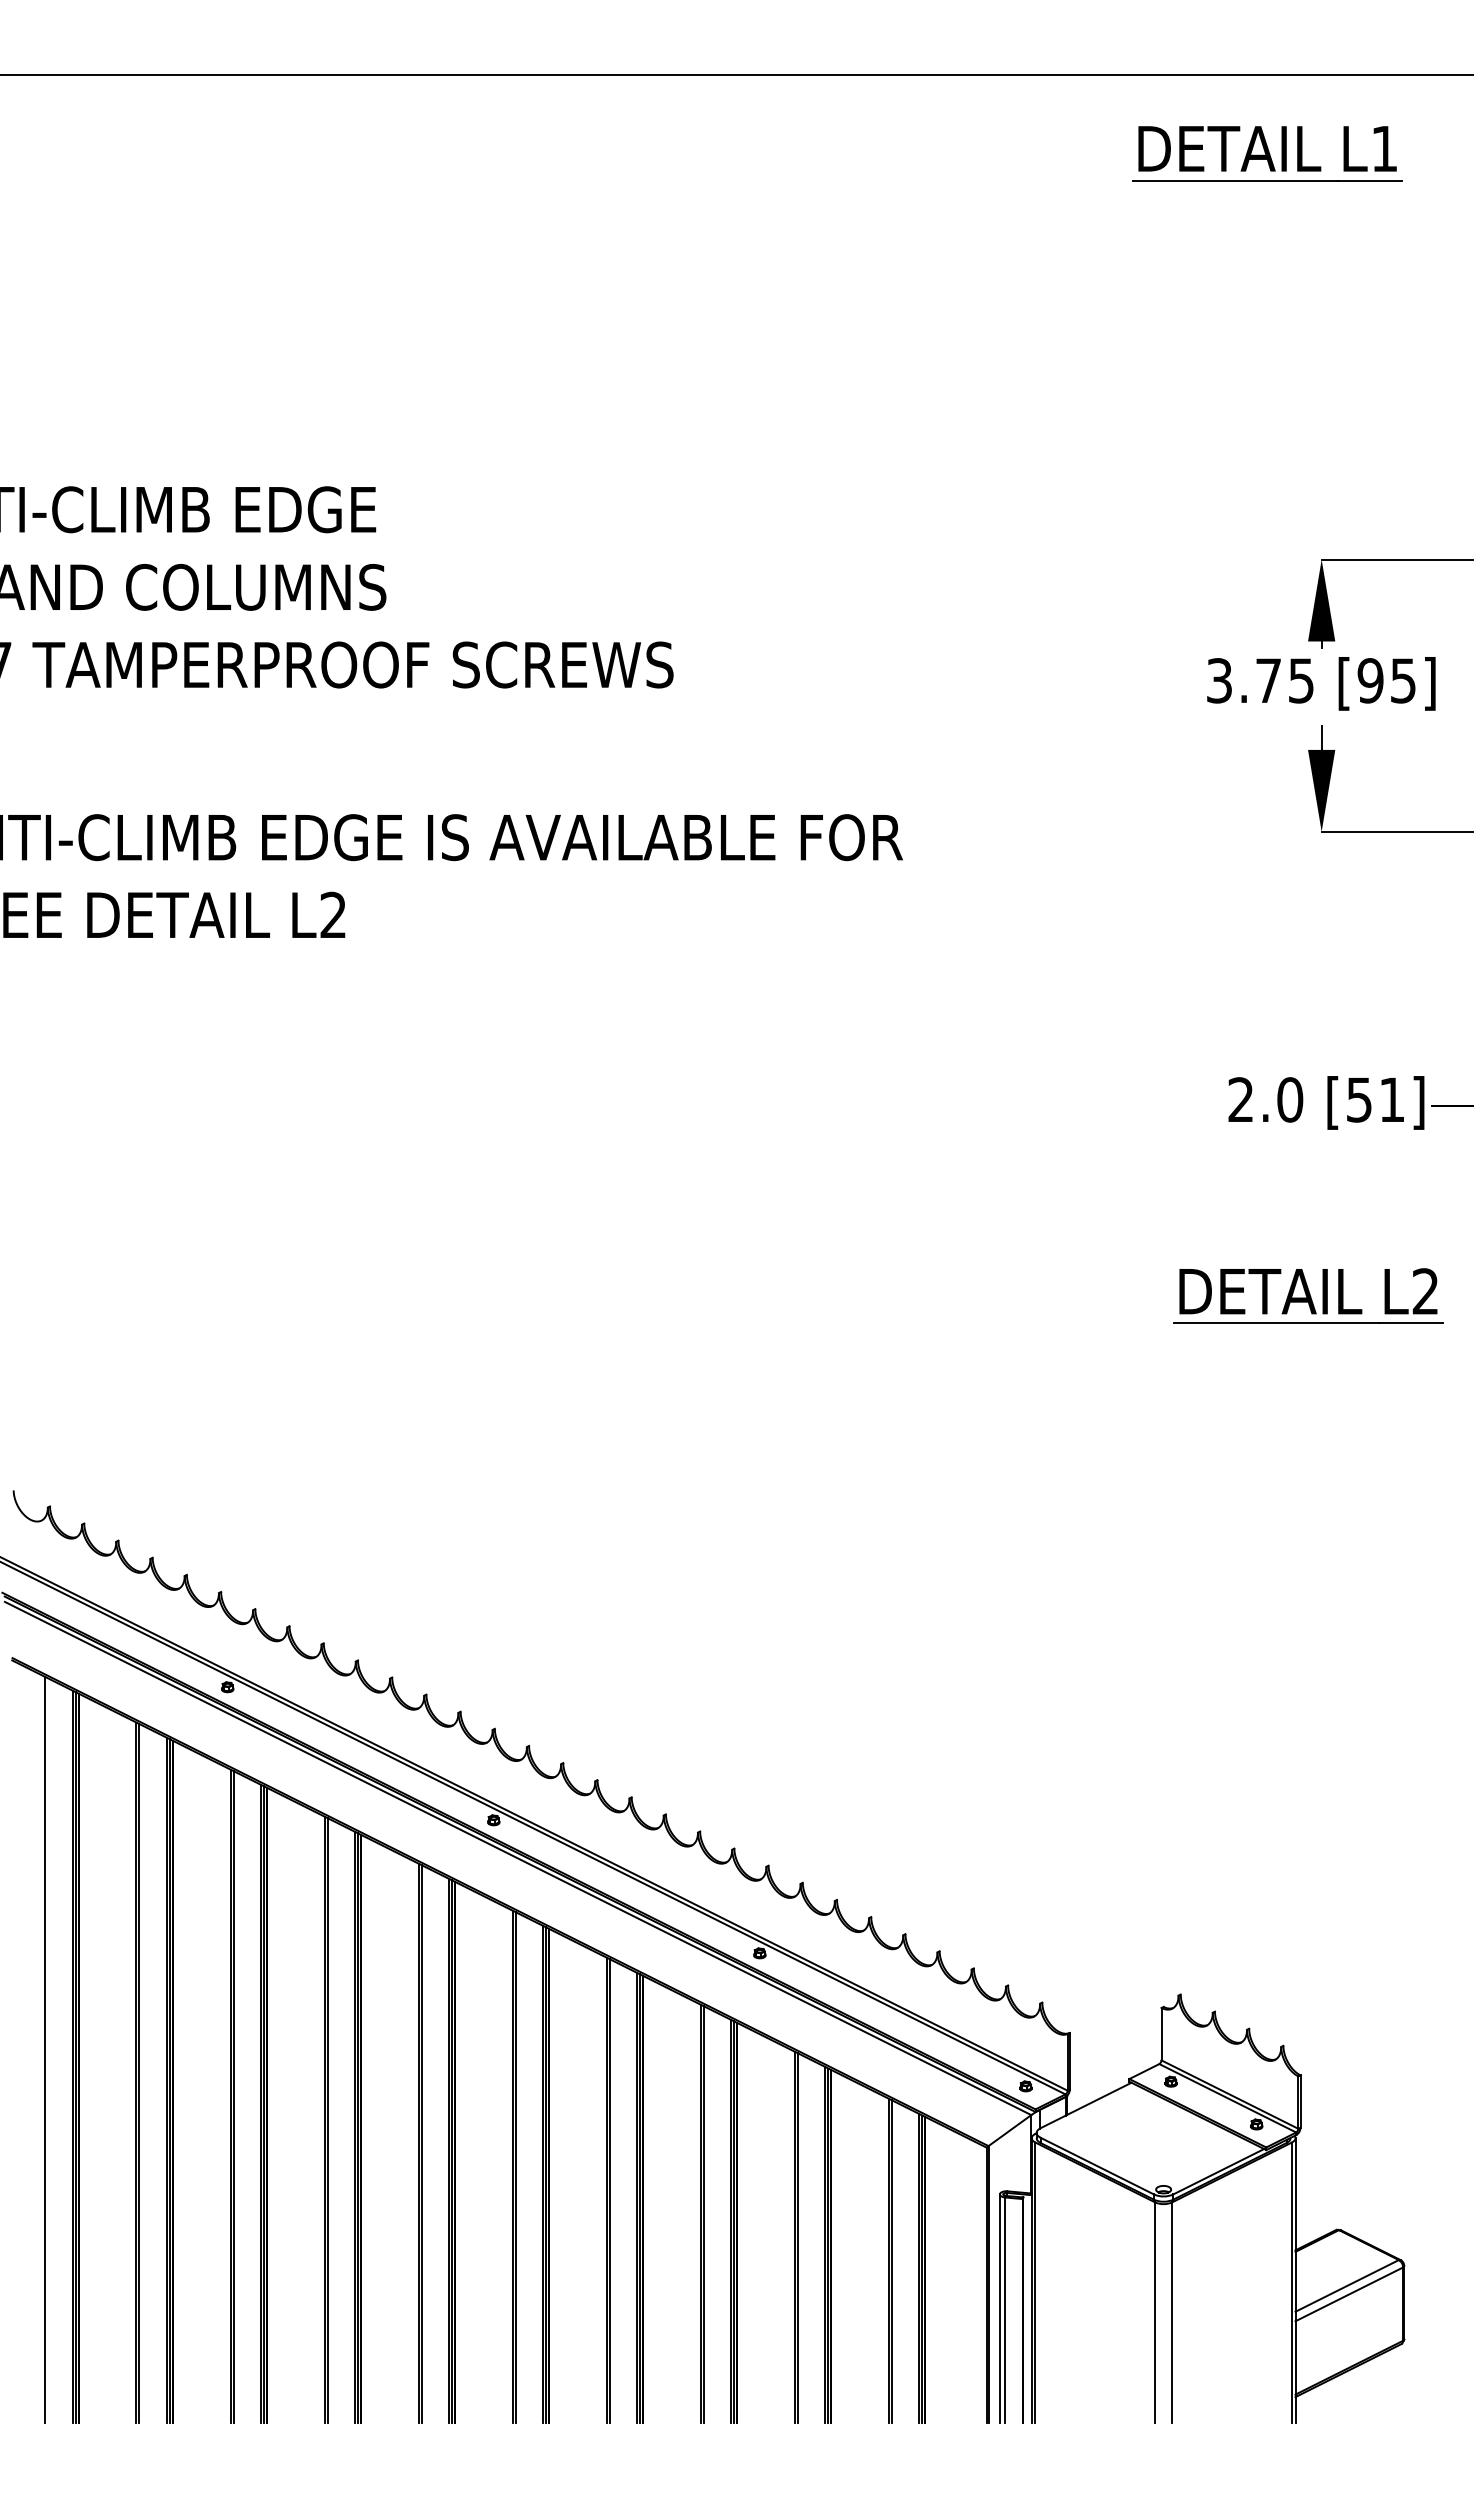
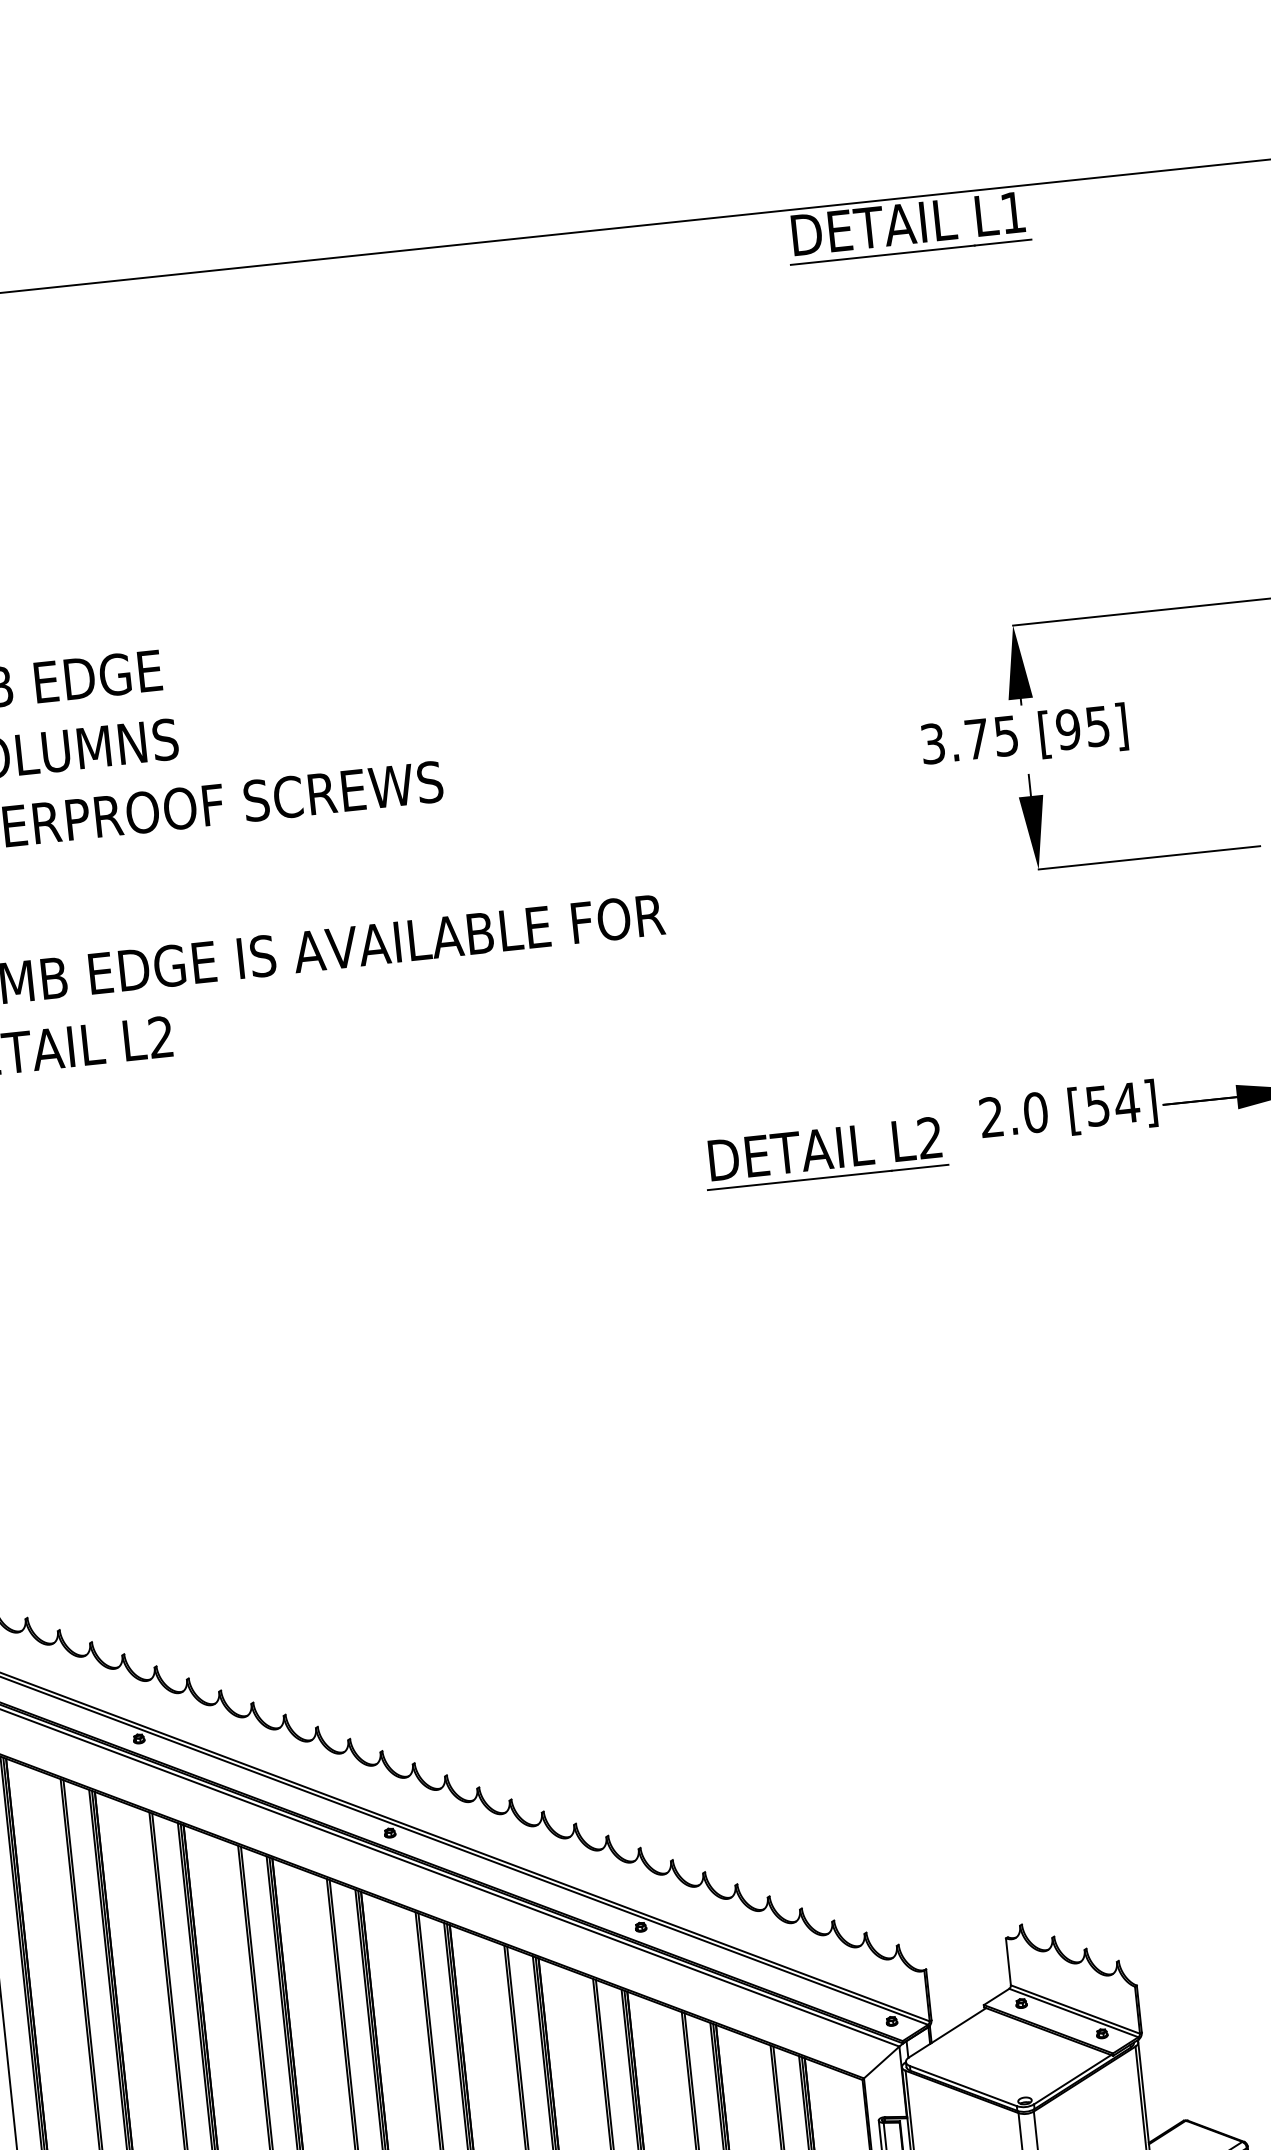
part: (1267, 153) -> (908, 227), moved
text: (1391, 1099) -> (1126, 1102), [51] -> [54]
part: (1308, 1295) -> (825, 1152), moved

